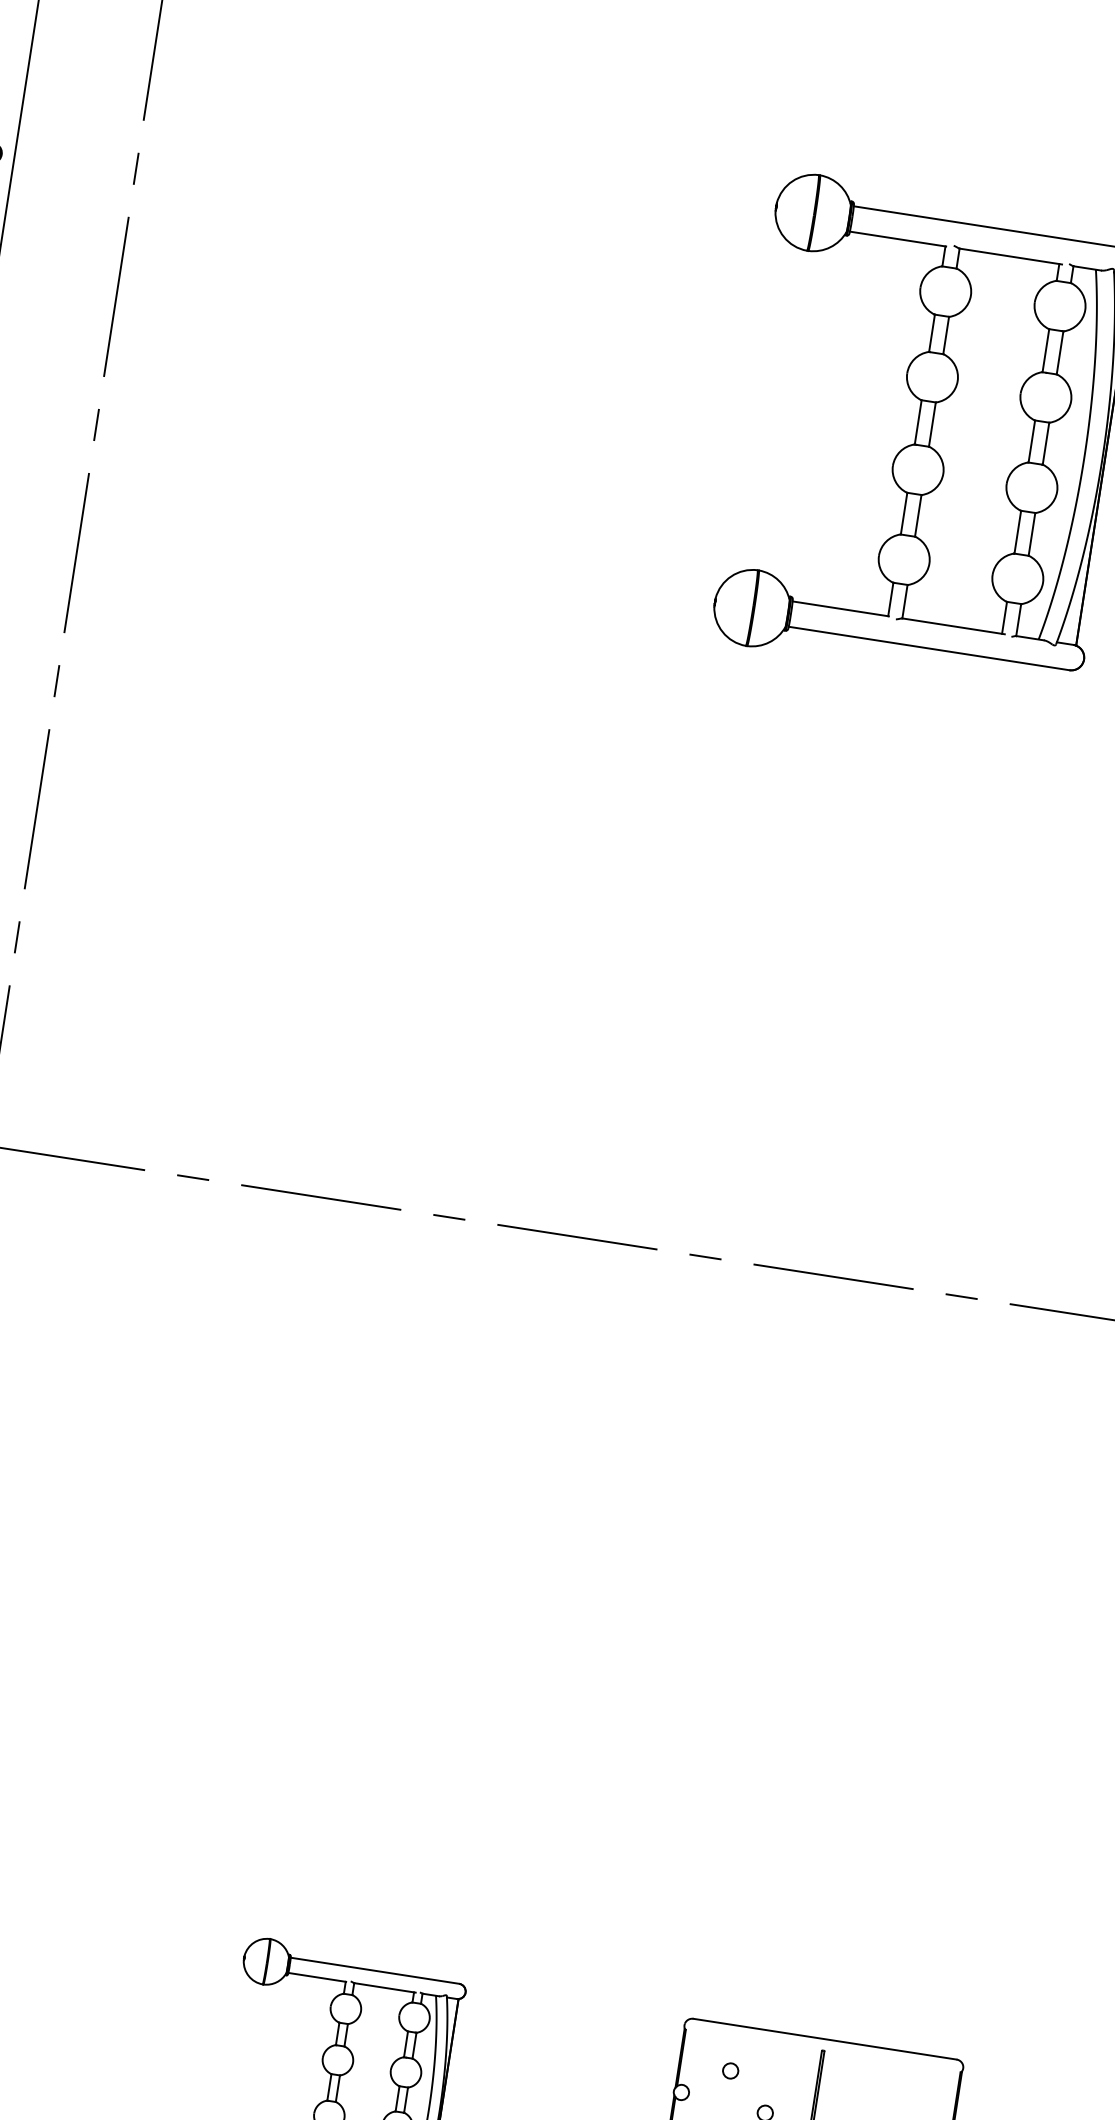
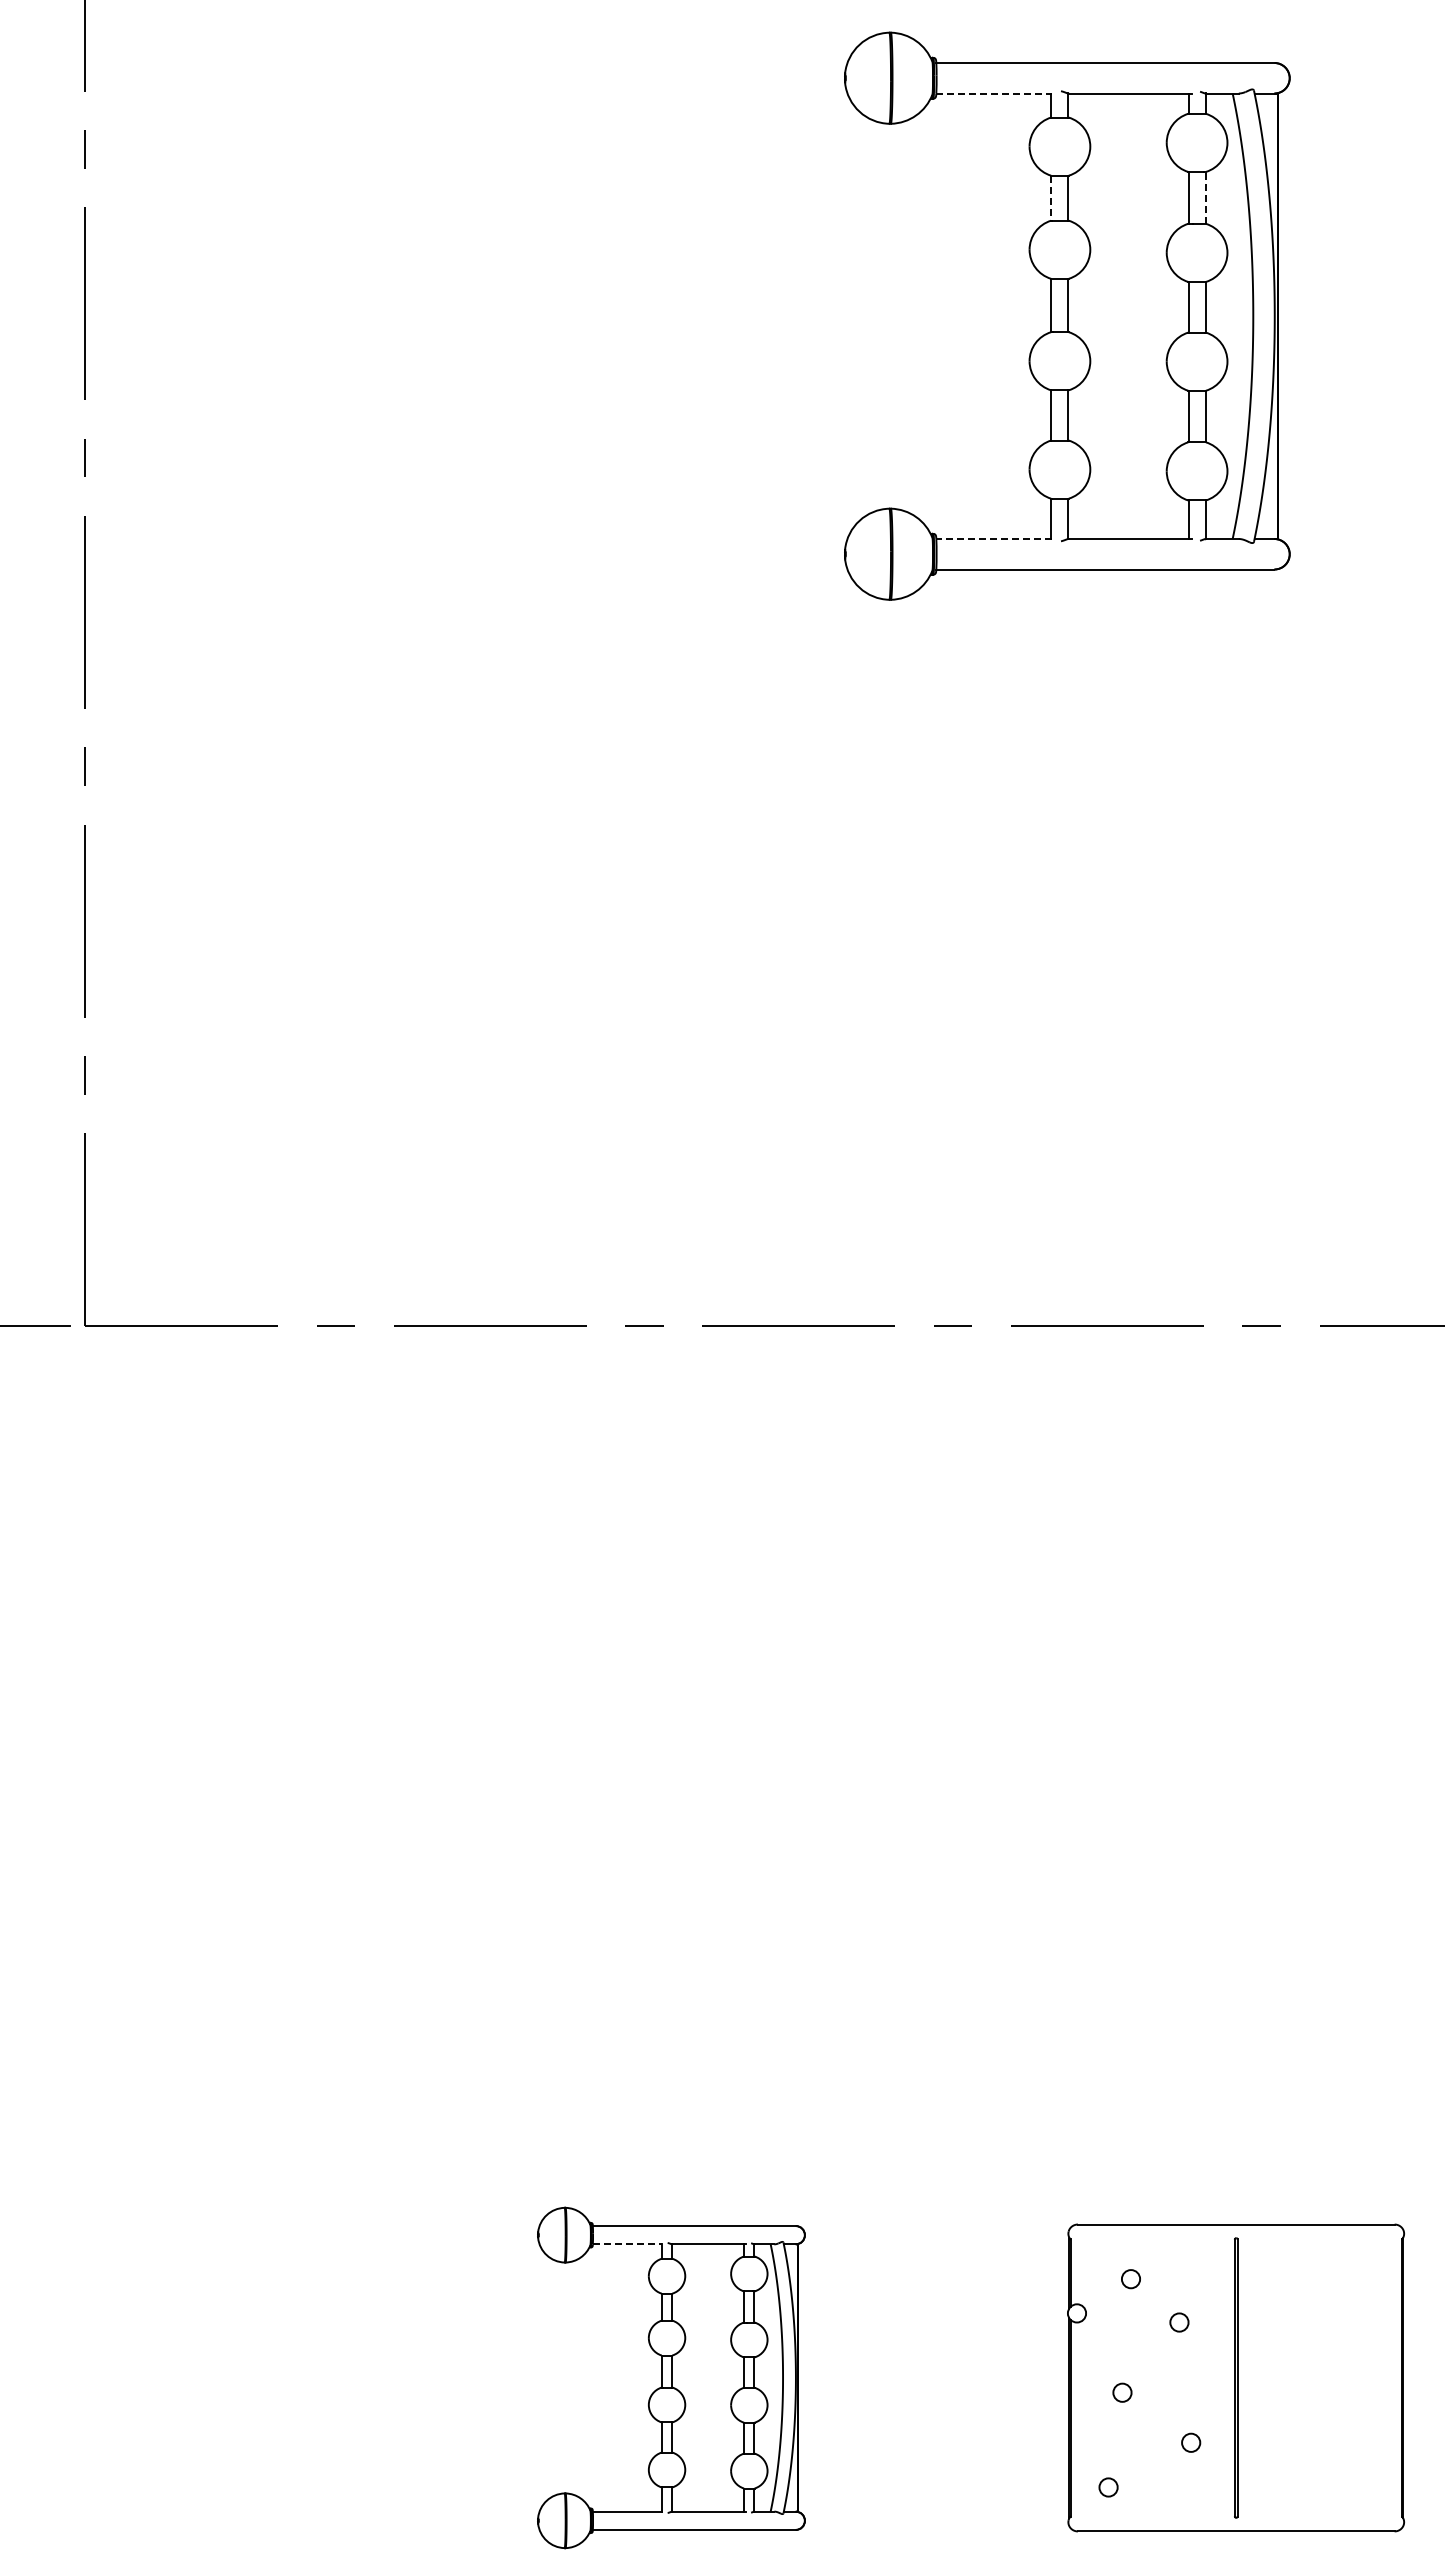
line: (898, 239) -> (994, 93), solid -> dashed
line: (932, 333) -> (1051, 198), solid -> dashed
line: (1060, 352) -> (1205, 197), solid -> dashed
line: (840, 608) -> (993, 538), solid -> dashed
line: (317, 1977) -> (627, 2244), solid -> dashed

